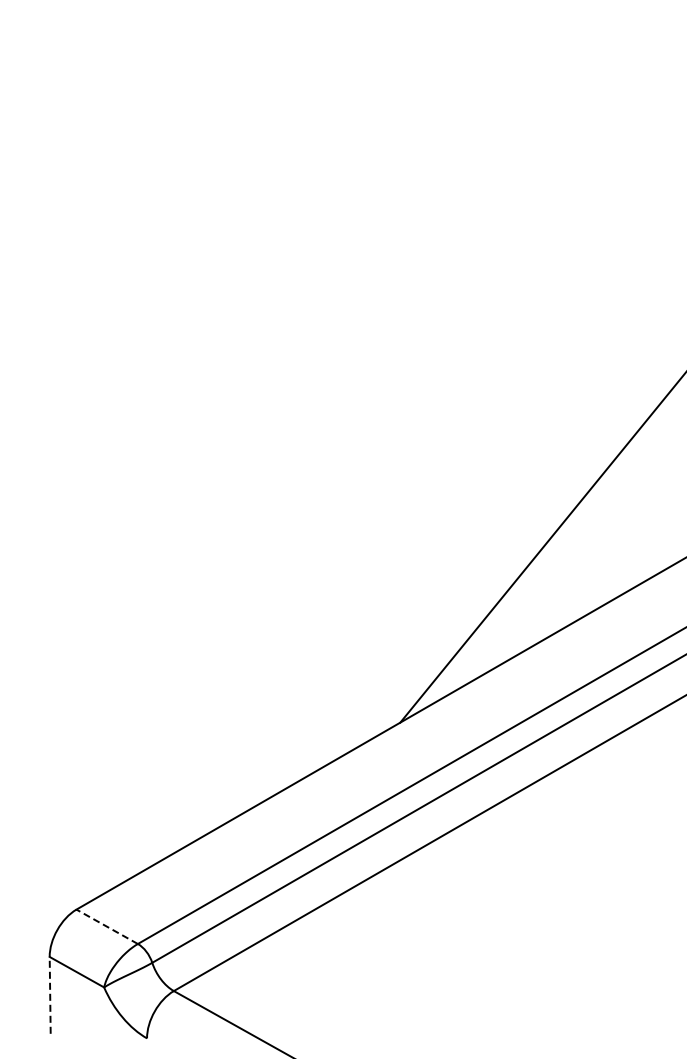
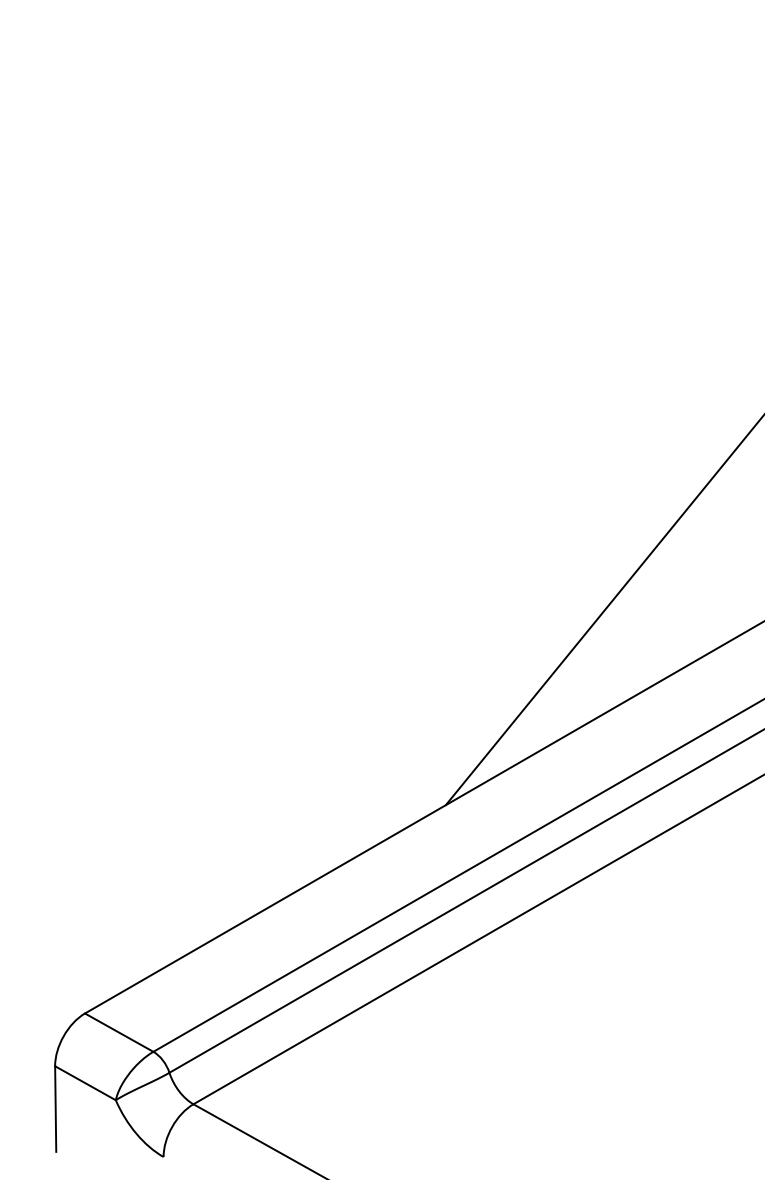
line: (106, 926) -> (118, 1032), dashed -> solid
line: (50, 994) -> (56, 1108), dashed -> solid

